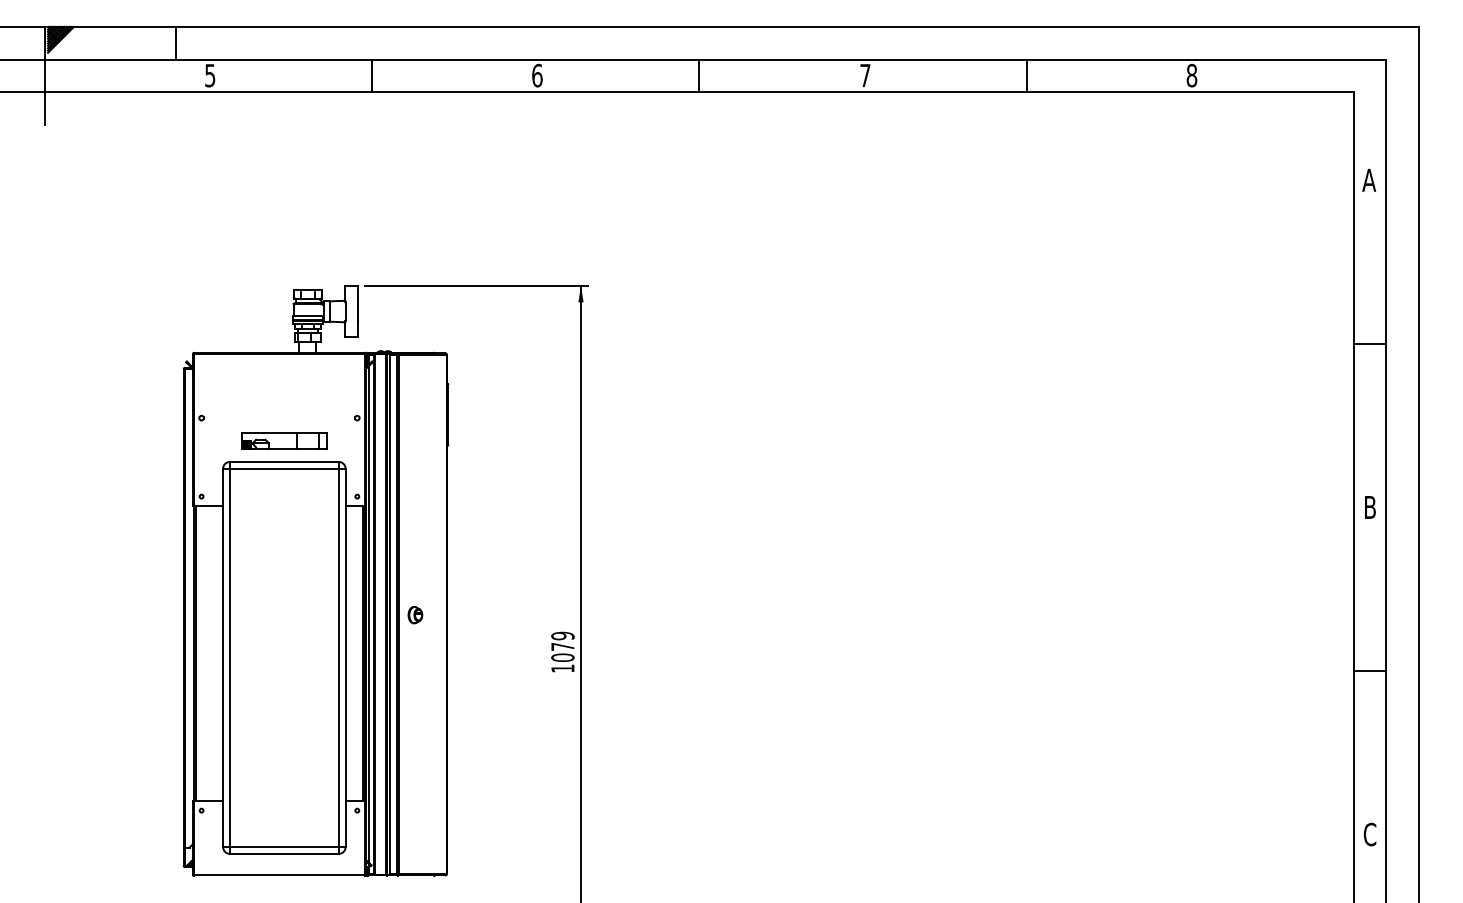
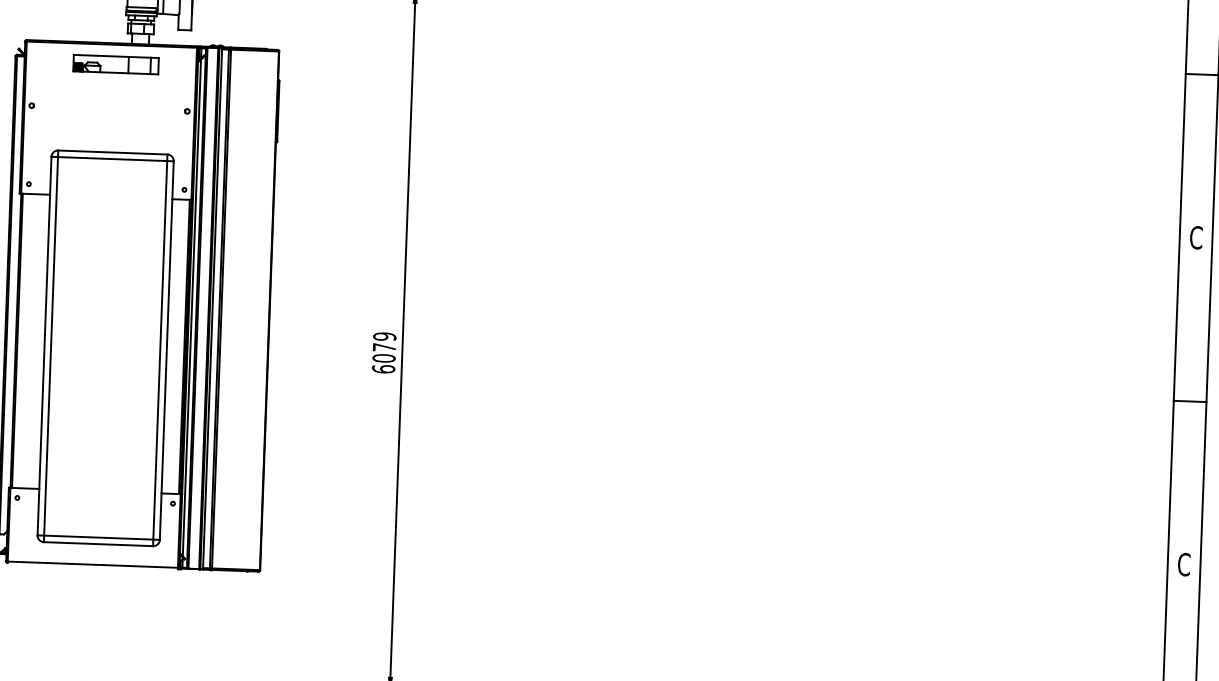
part: (284, 440) -> (116, 64), moved
text: (1370, 507) -> (1196, 237), B -> C
part: (415, 615) -> (238, 310), removed
text: (562, 668) -> (383, 369), 1079 -> 6079

